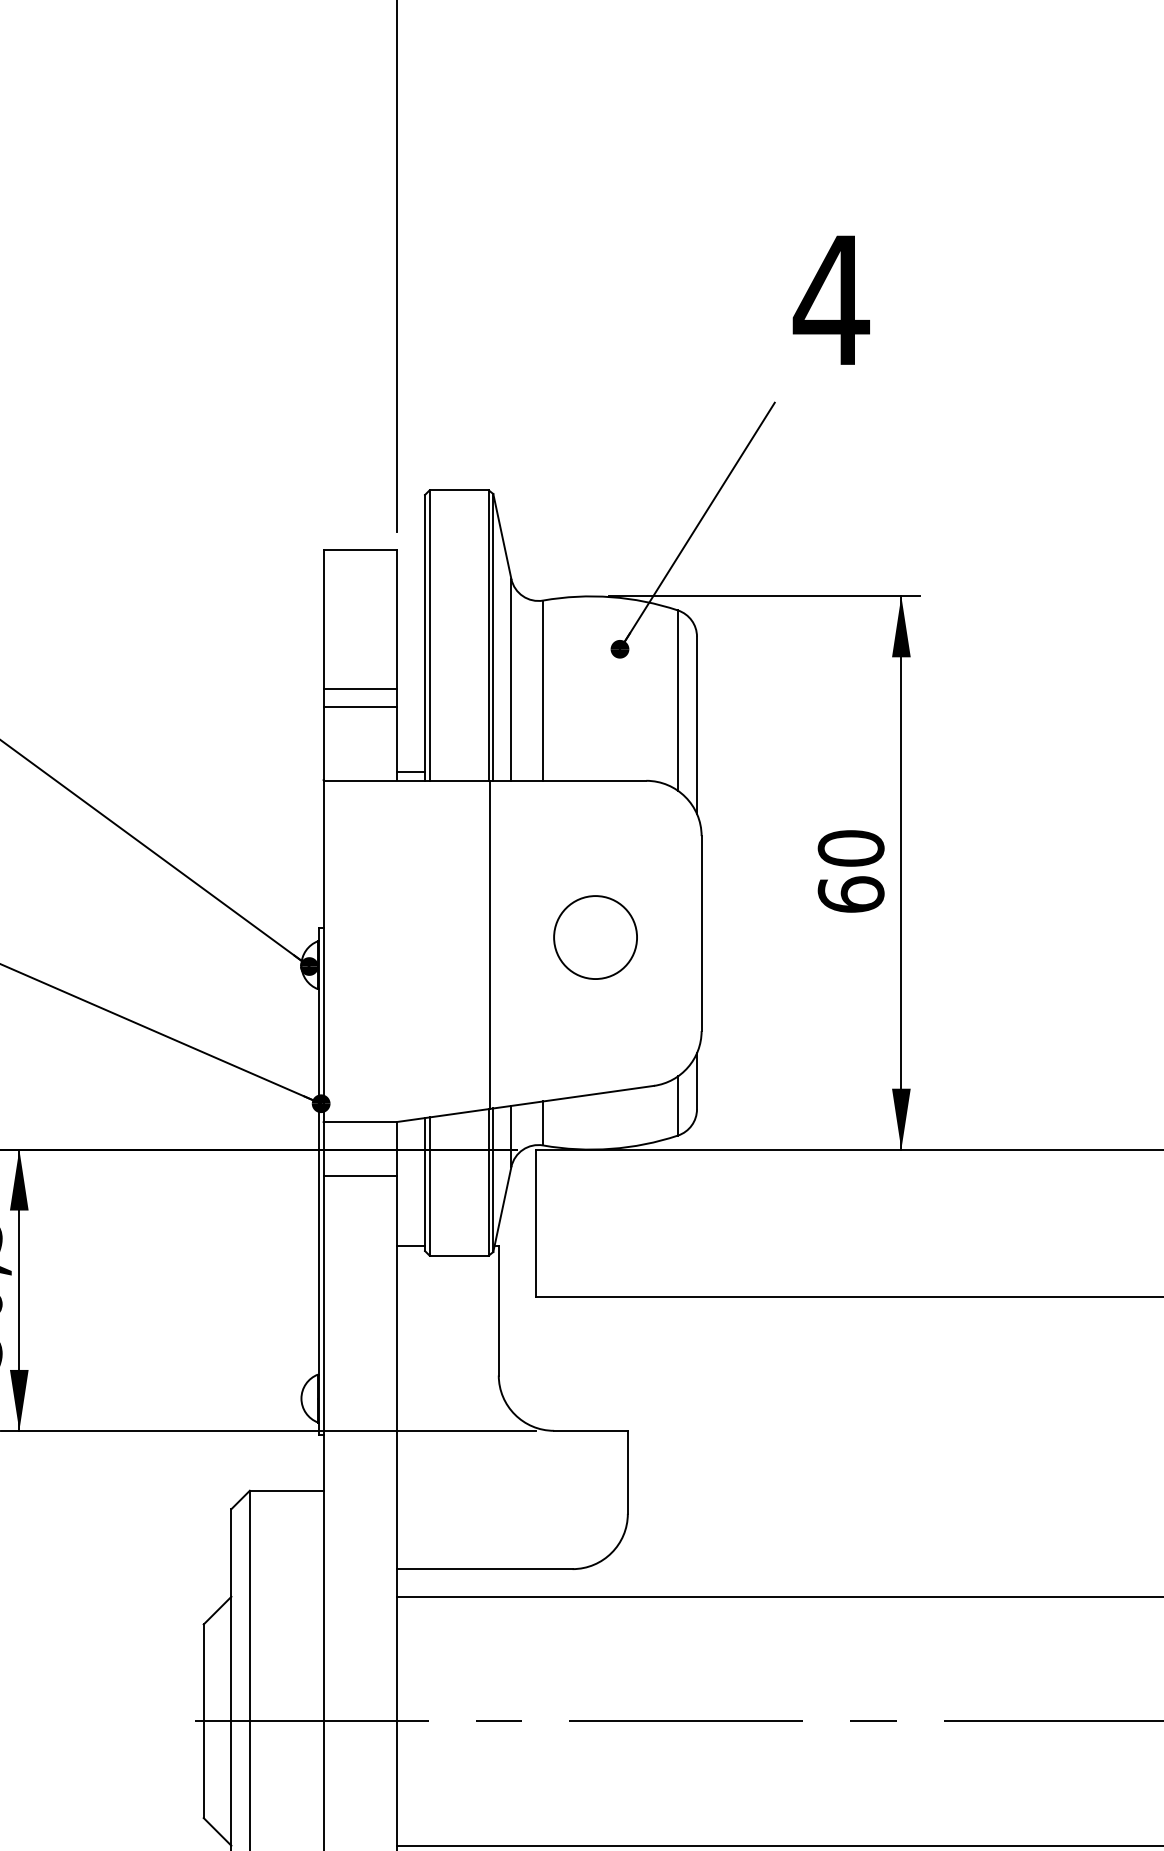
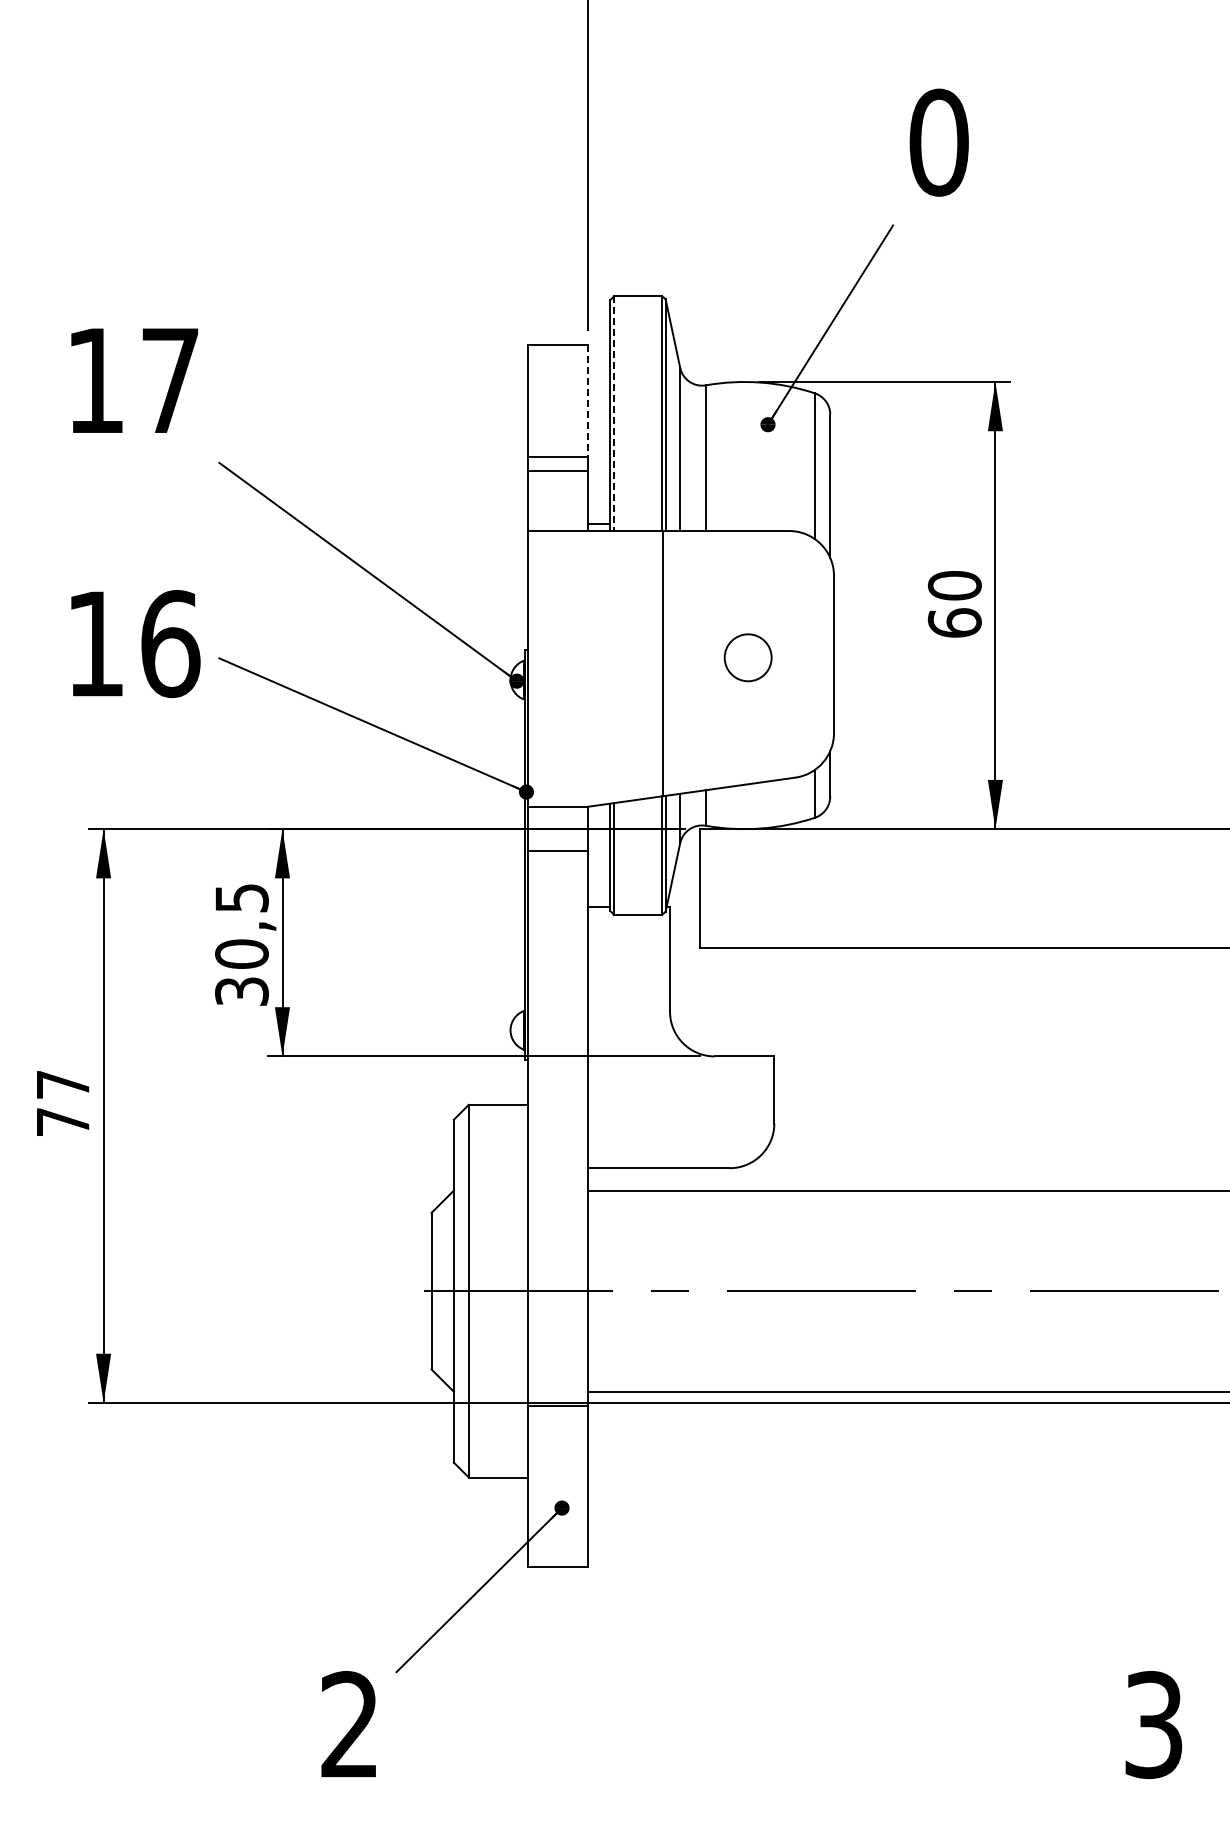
text: (830, 300) -> (938, 142), 4 -> 0
line: (397, 619) -> (588, 400), solid -> dashed
line: (430, 636) -> (614, 414), solid -> dashed
circle: (594, 937) -> (747, 657), size x0.7

